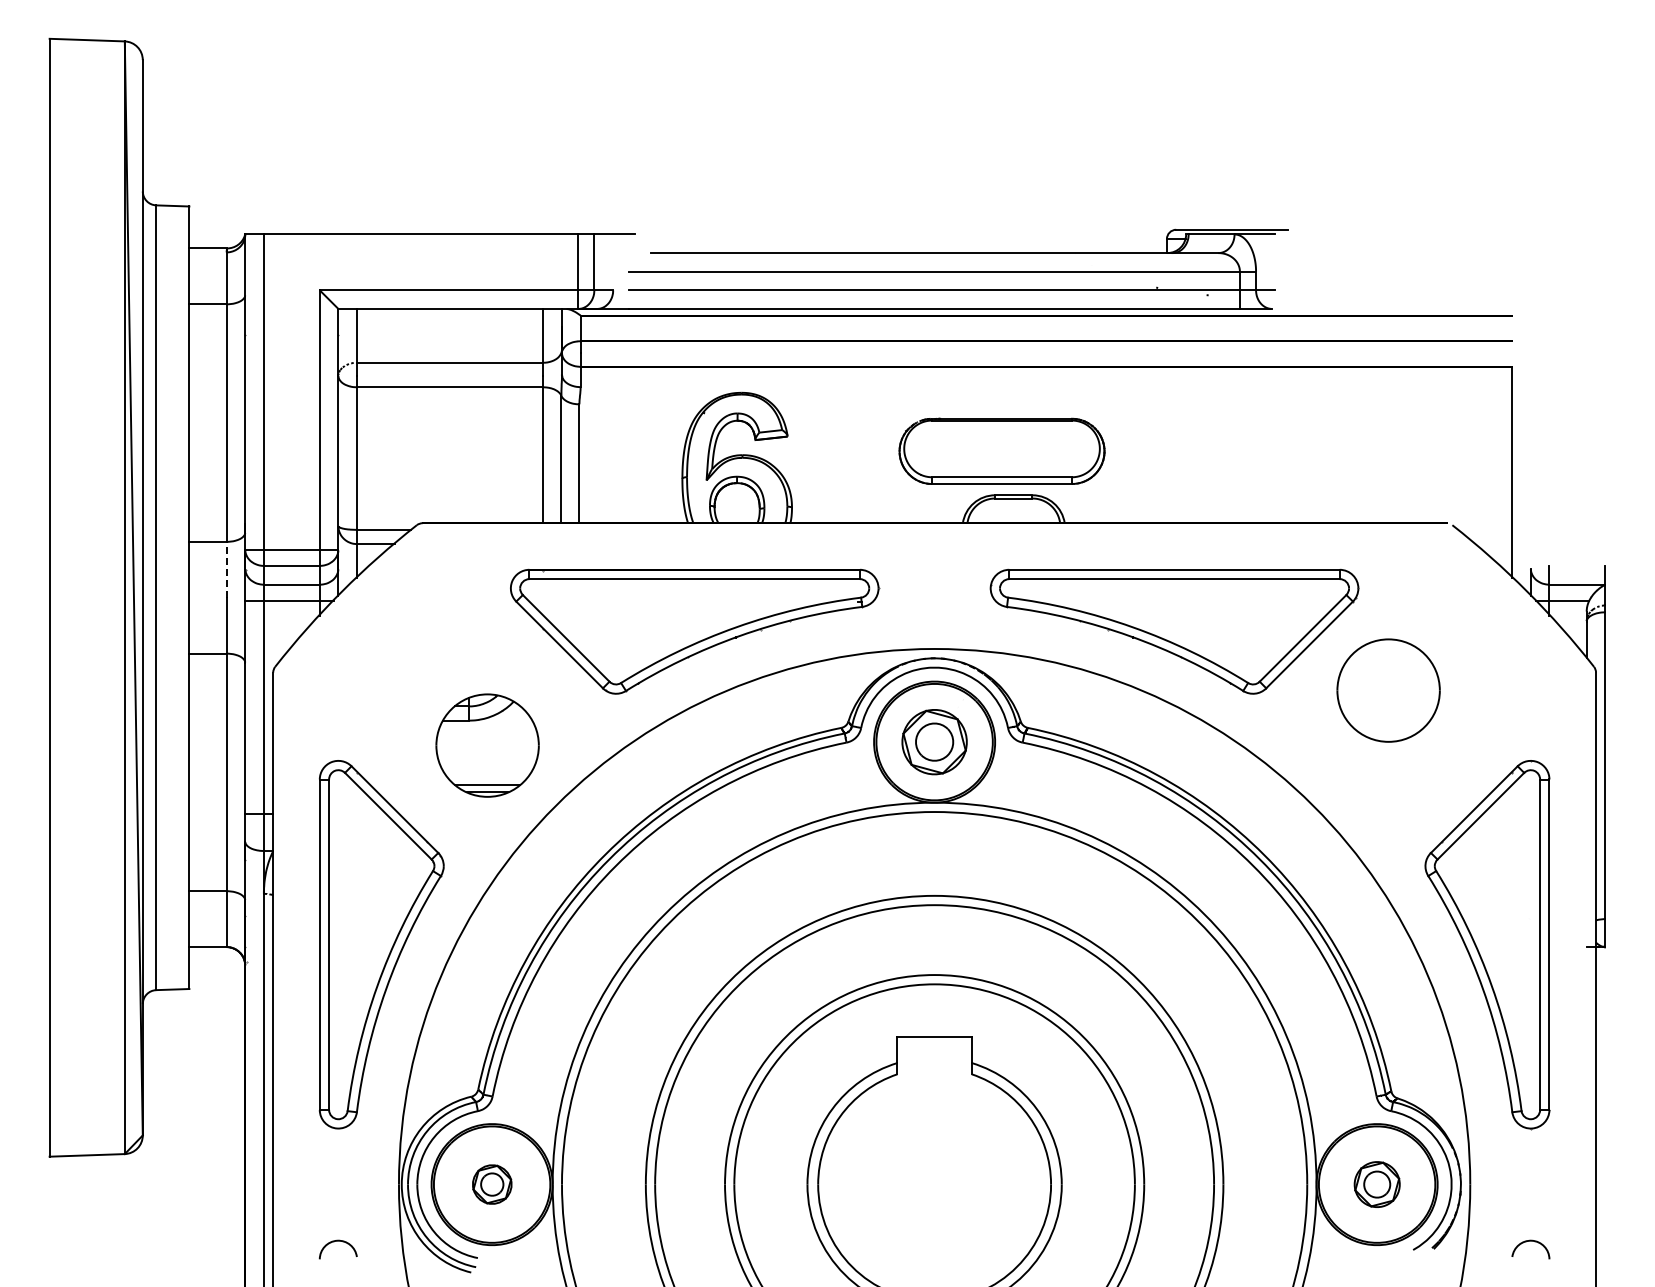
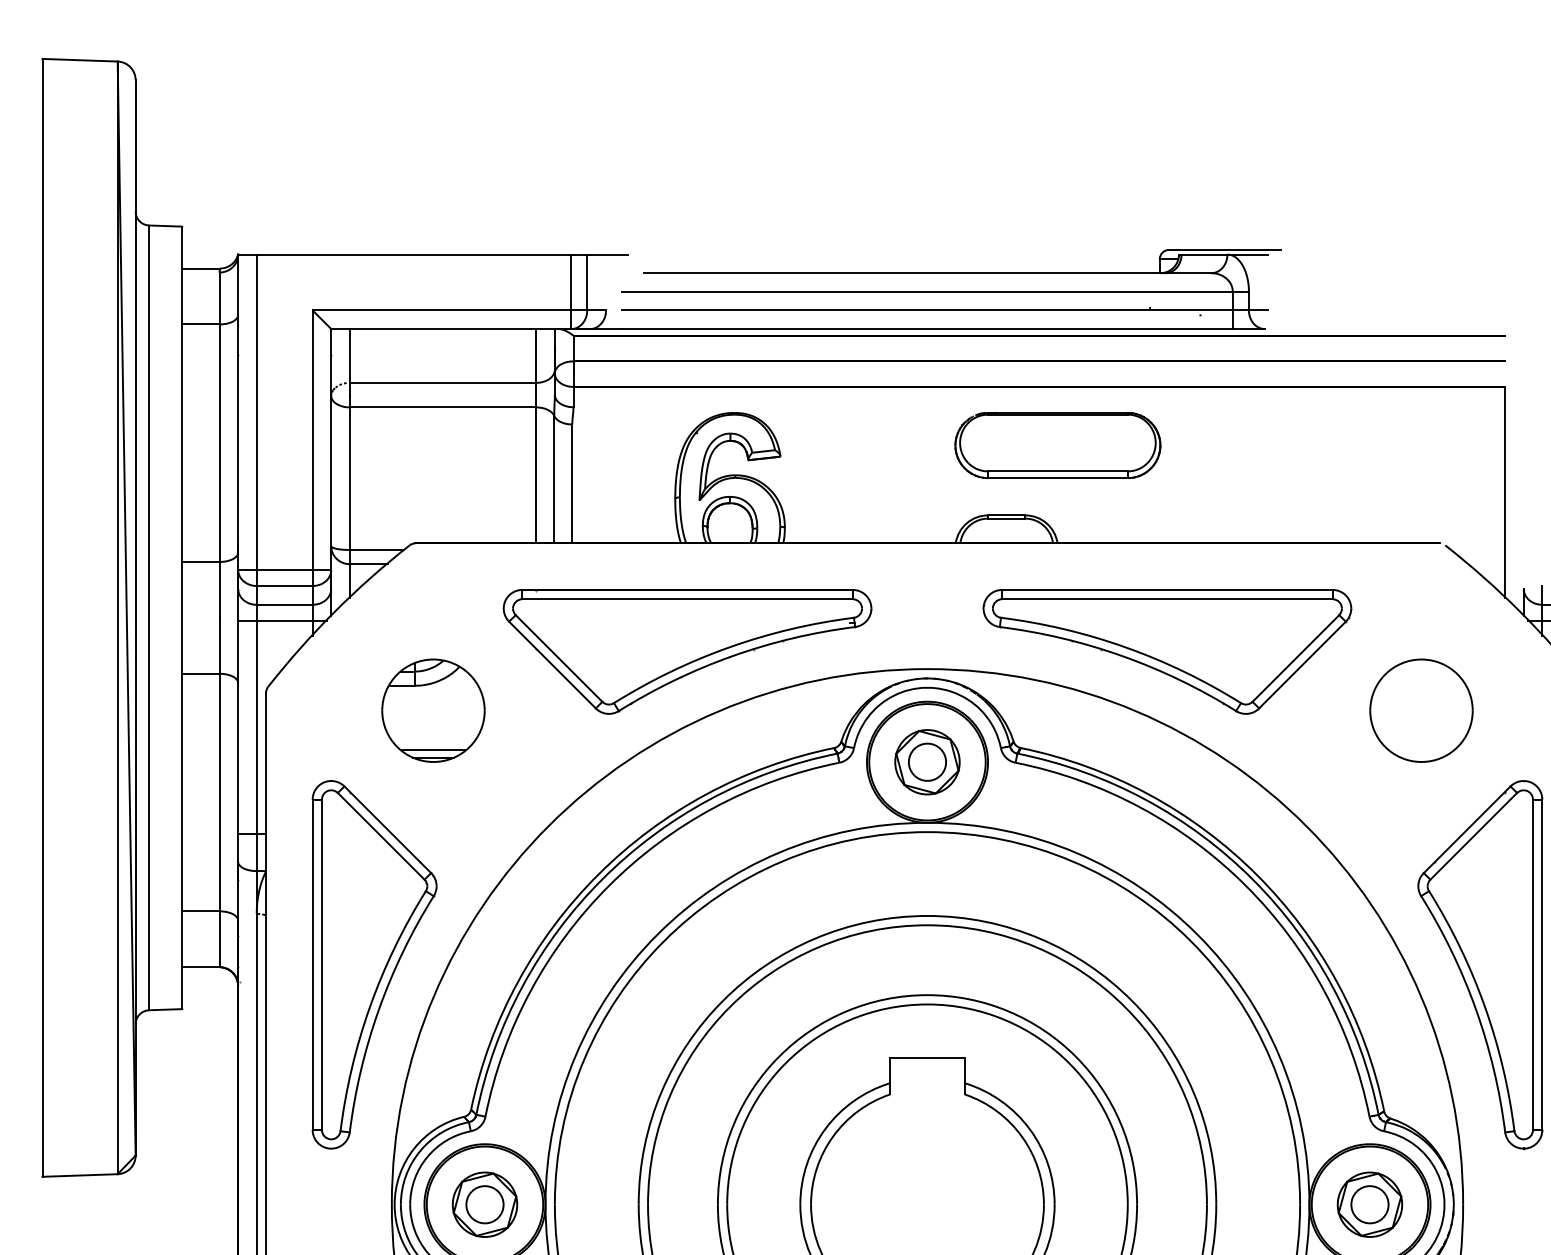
part: (1001, 450) -> (1057, 444), moved
line: (226, 569) -> (219, 589), dashed -> solid
part: (1388, 690) -> (1421, 710), moved
part: (487, 745) -> (433, 710), moved
part: (492, 1184) -> (485, 1204), size x1.67
part: (1377, 1184) -> (1370, 1204), size x1.43

